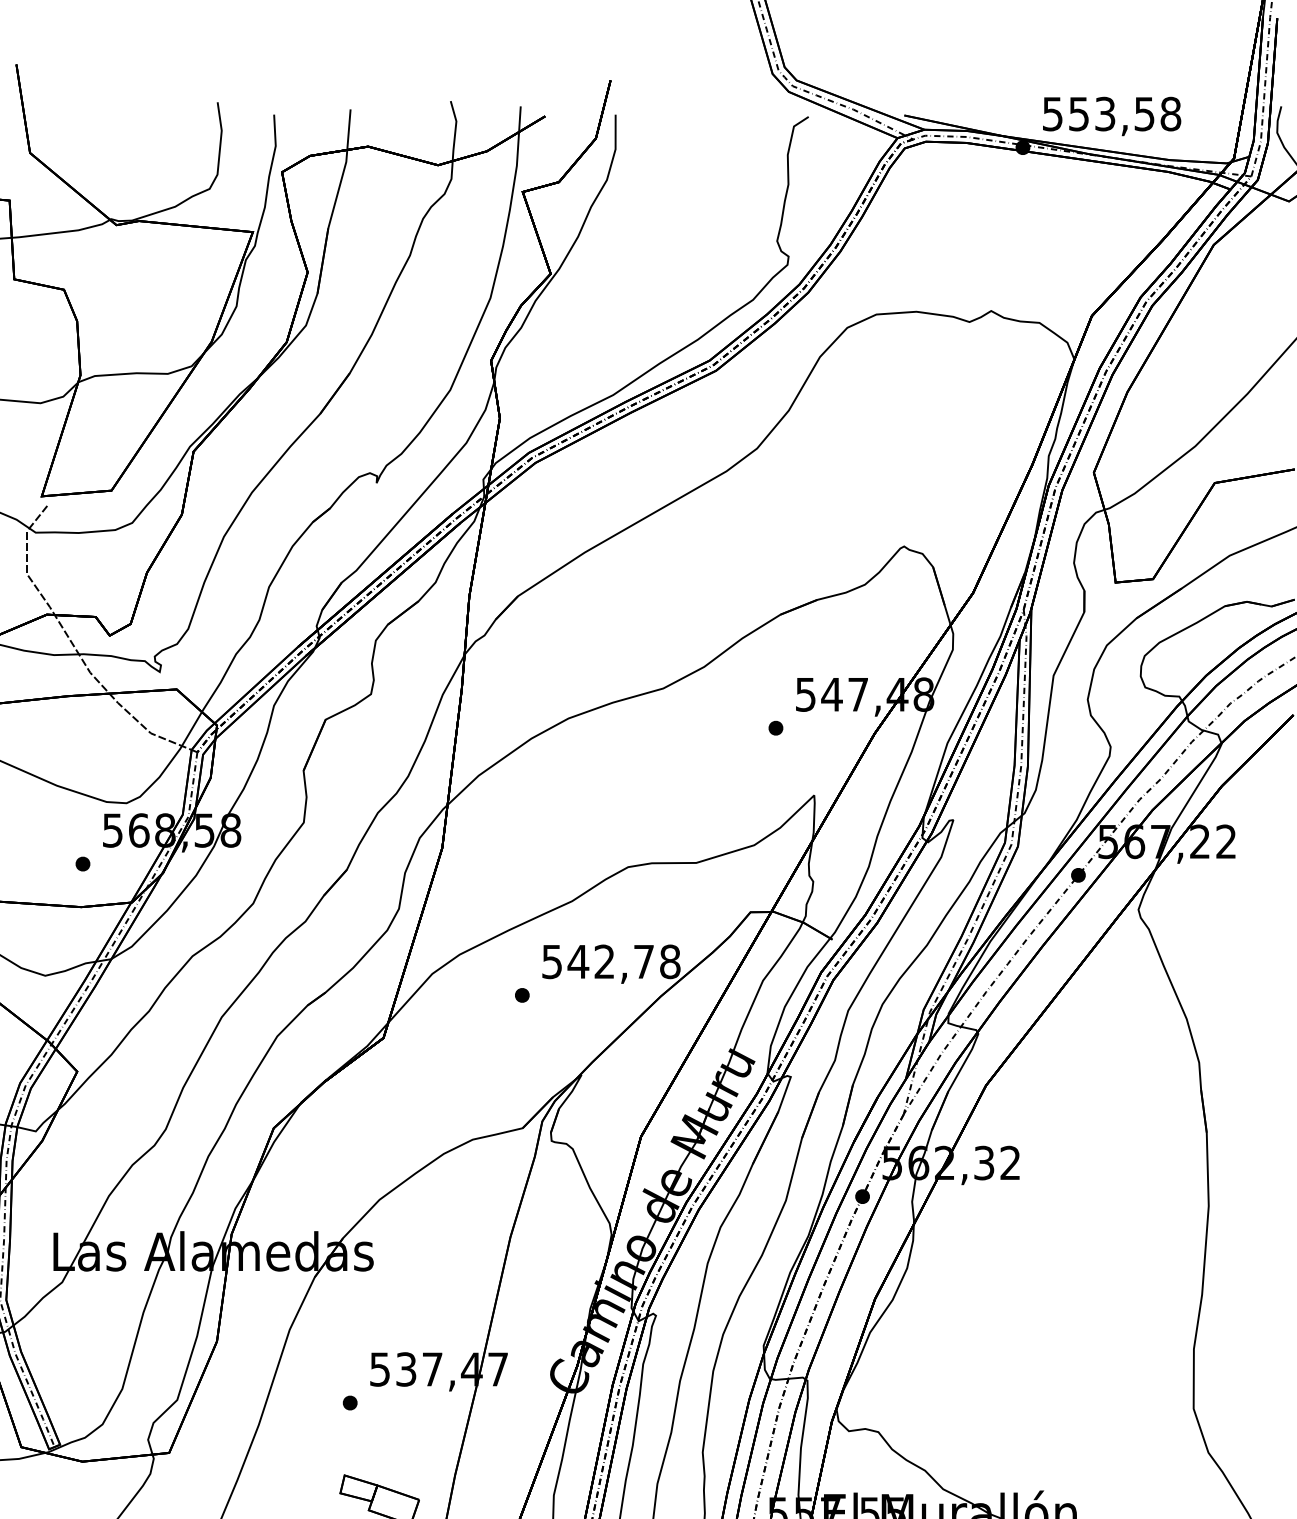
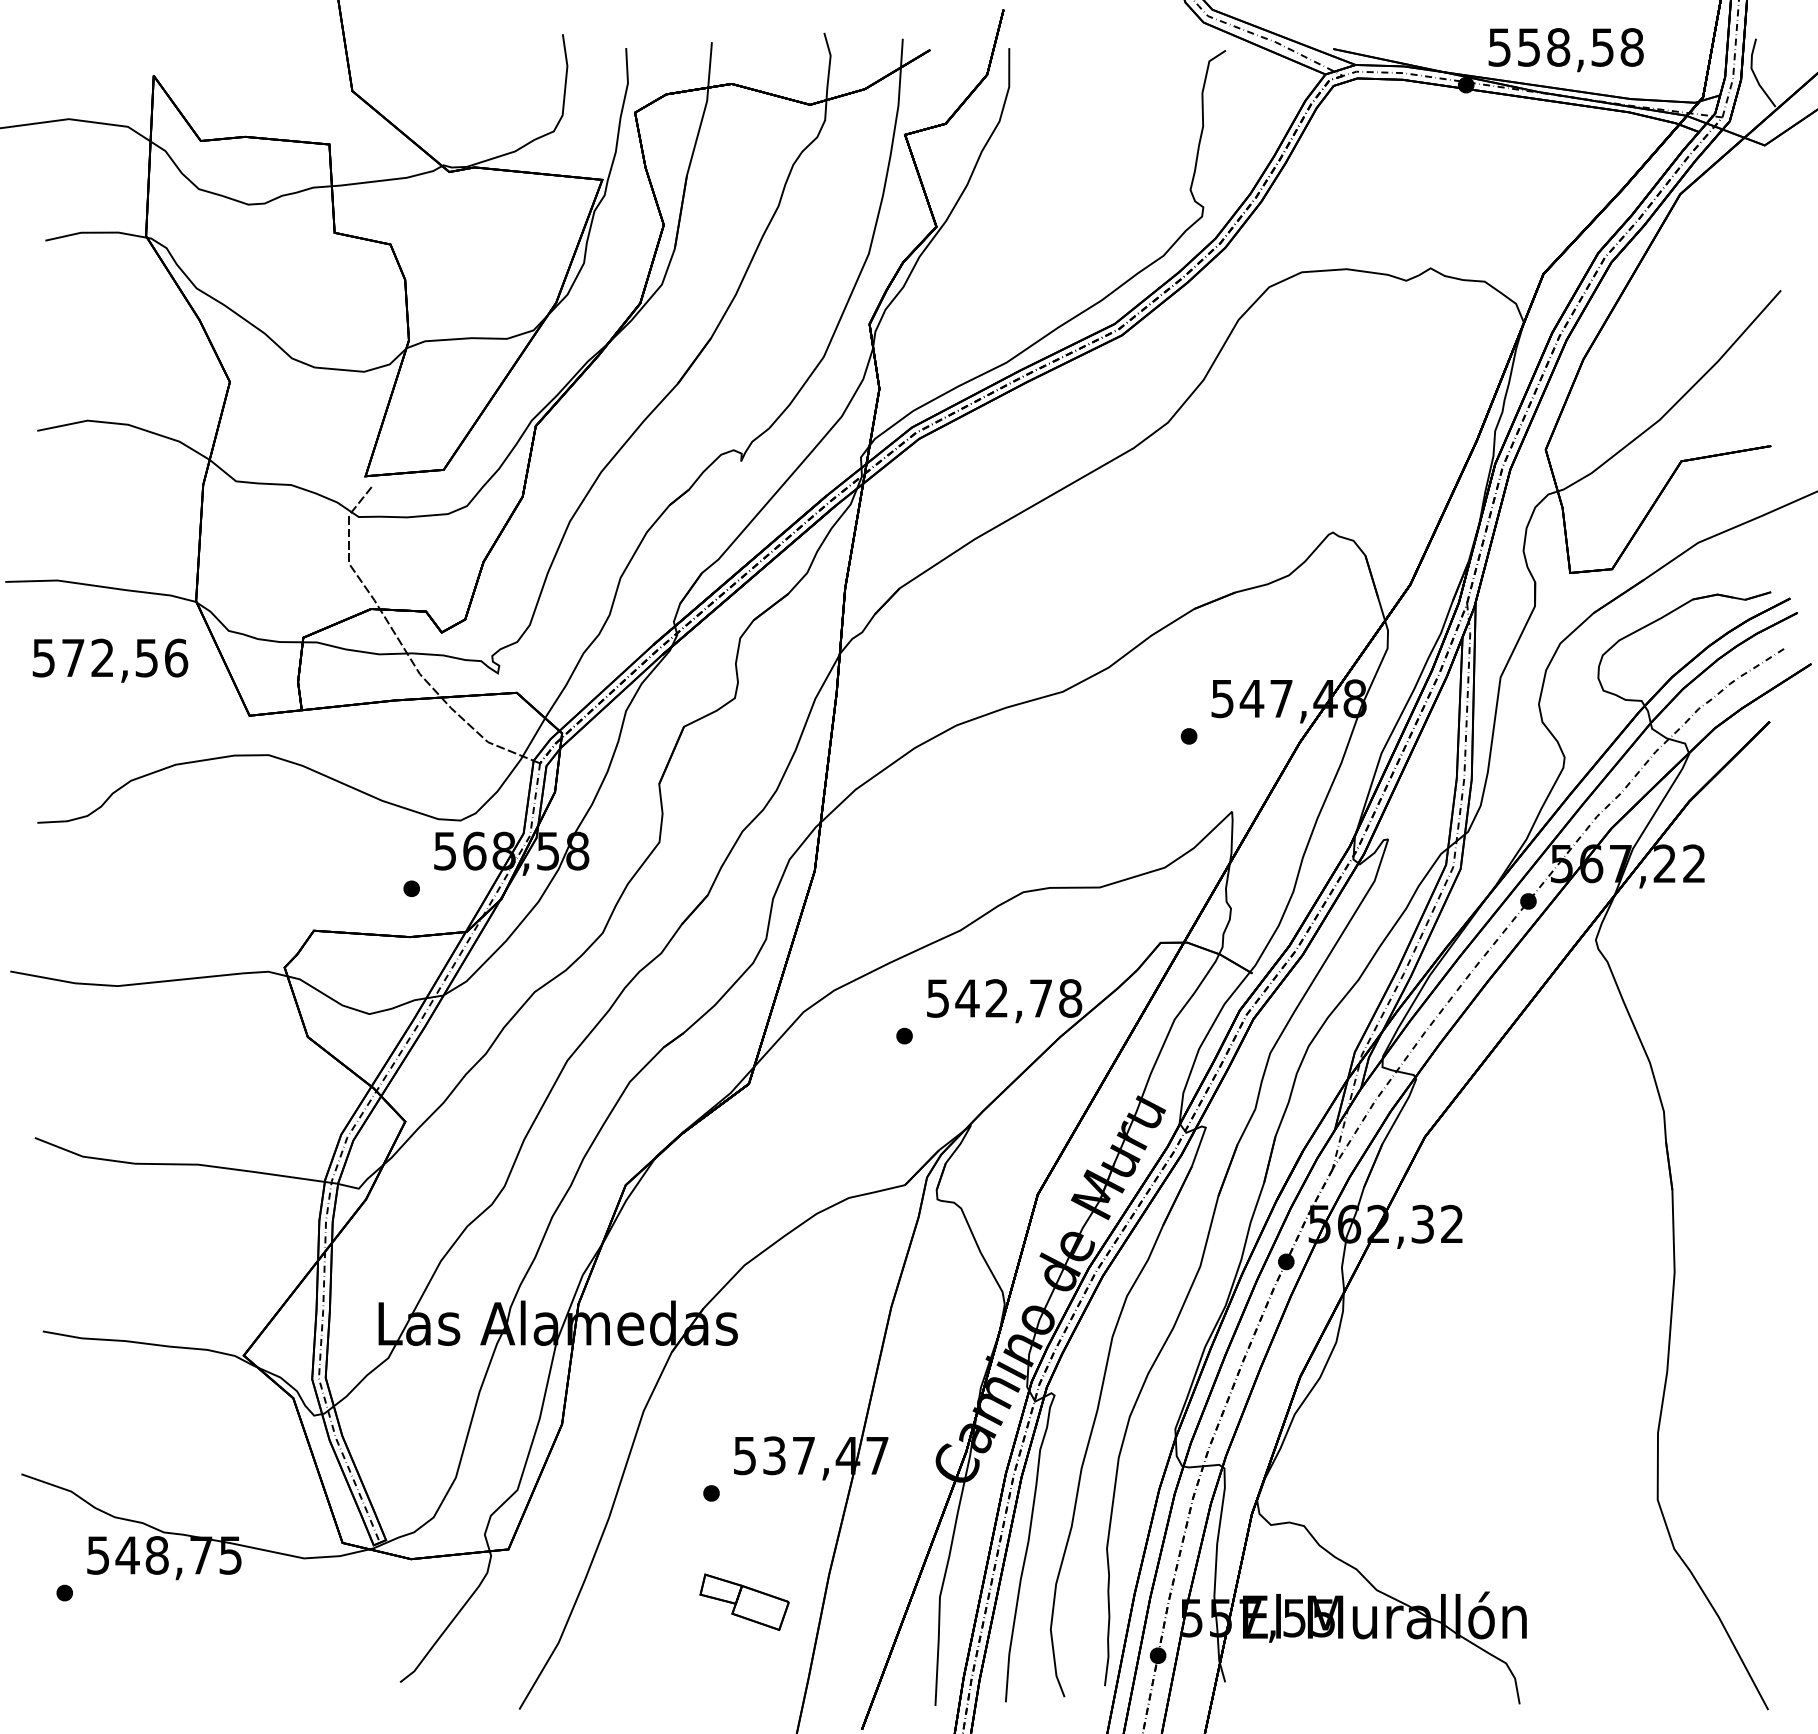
text: (1105, 114) -> (1558, 47), 553,58 -> 558,58

